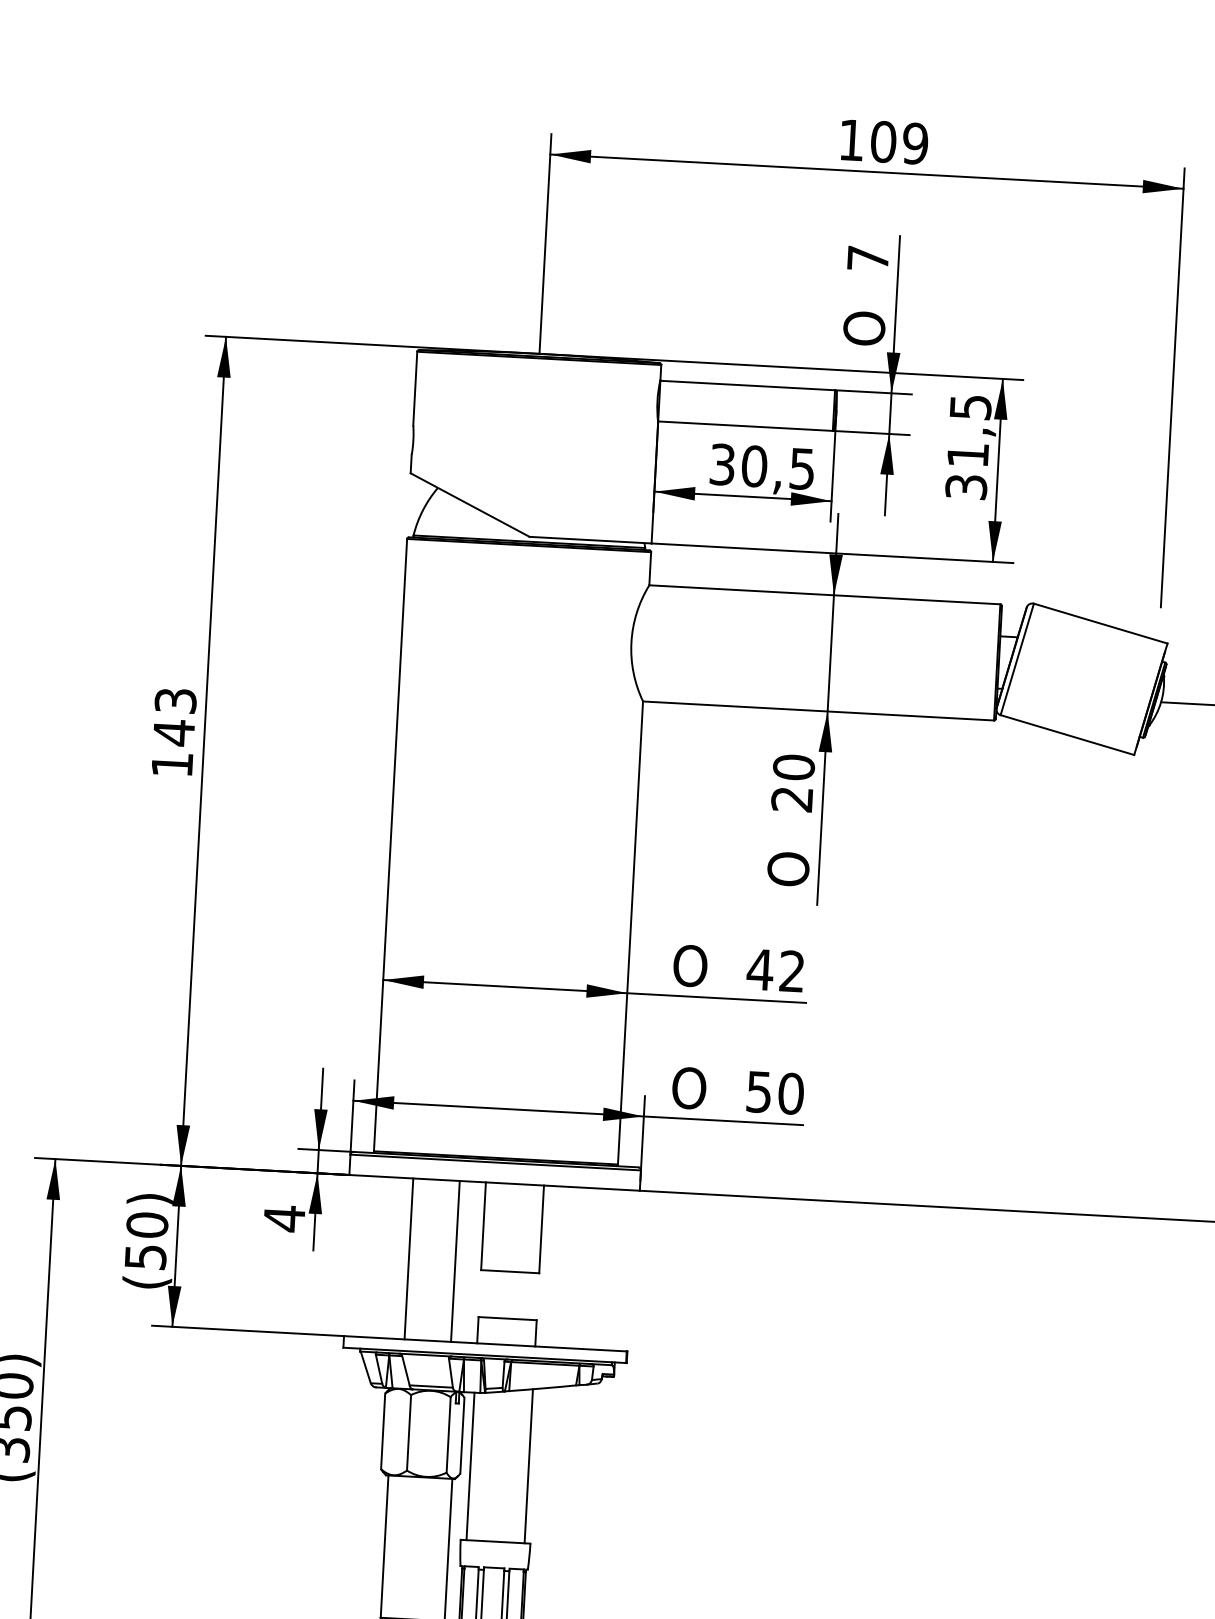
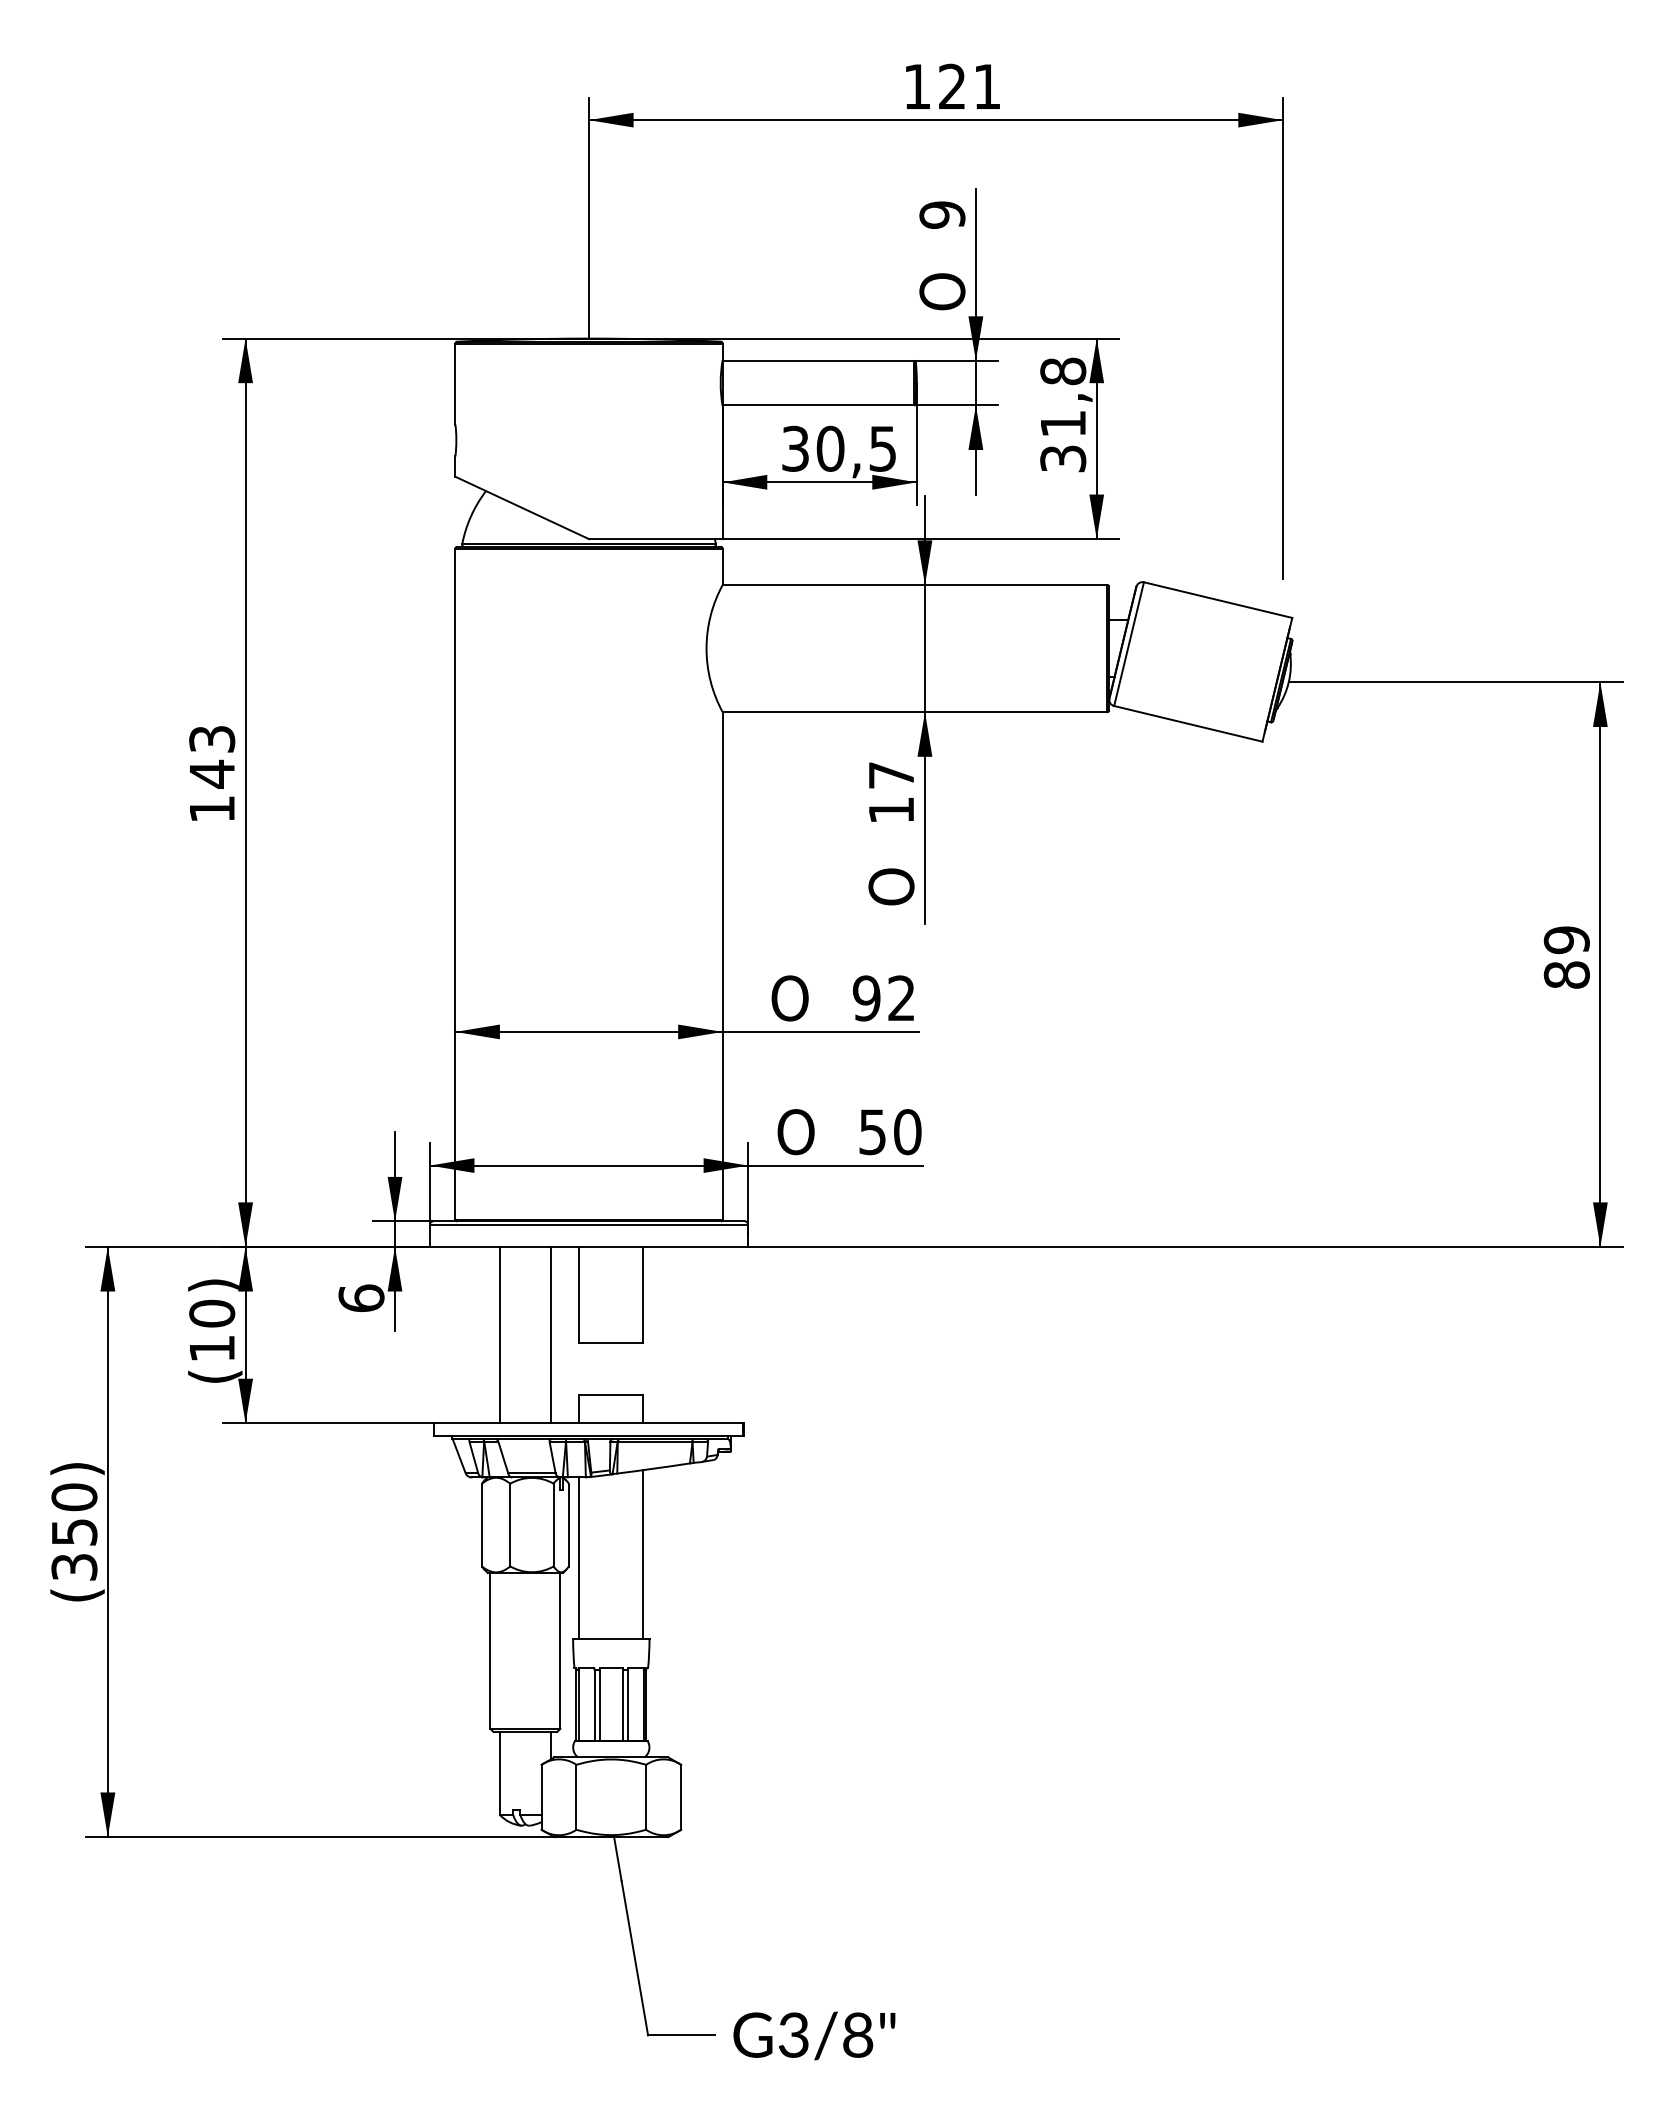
text: (899, 142) -> (969, 86), 109 -> 121
text: (868, 258) -> (942, 214), 7 -> 9
text: (970, 407) -> (1063, 371), 31,5 -> 31,8
text: (793, 783) -> (891, 792), 20 -> 17
text: (760, 969) -> (866, 998), 42 -> 92
text: (284, 1218) -> (361, 1298), 4 -> 6
text: (145, 1256) -> (212, 1348), (50) -> (10)

